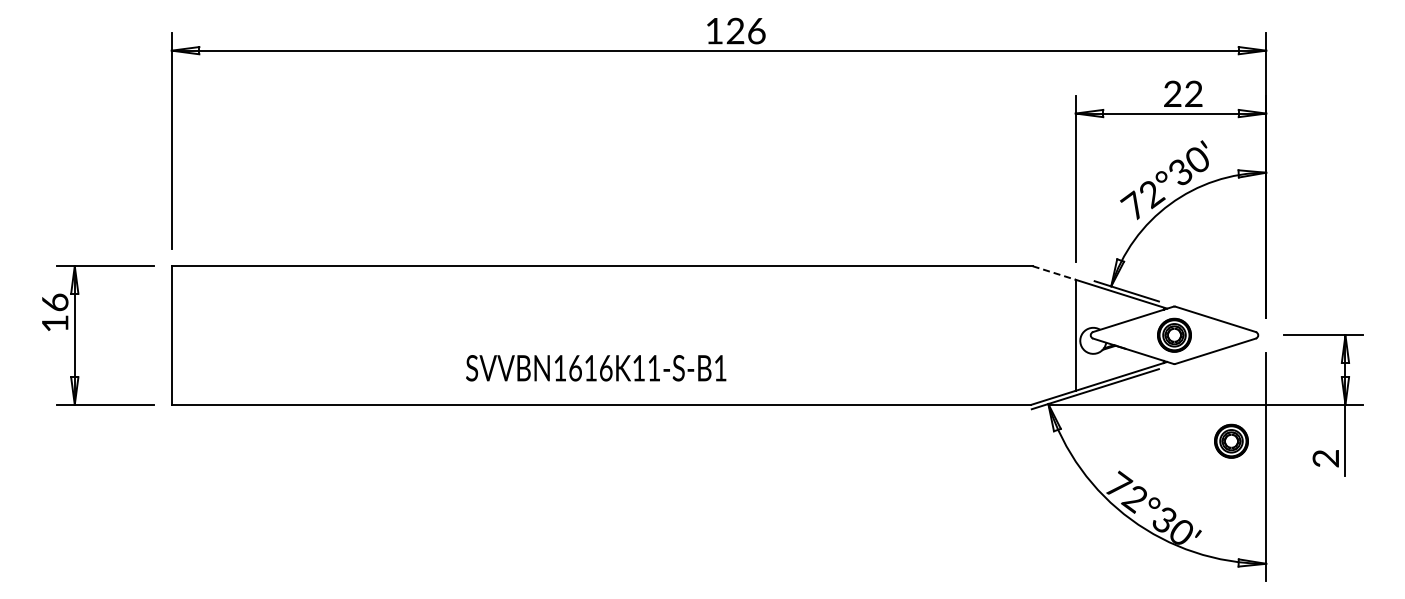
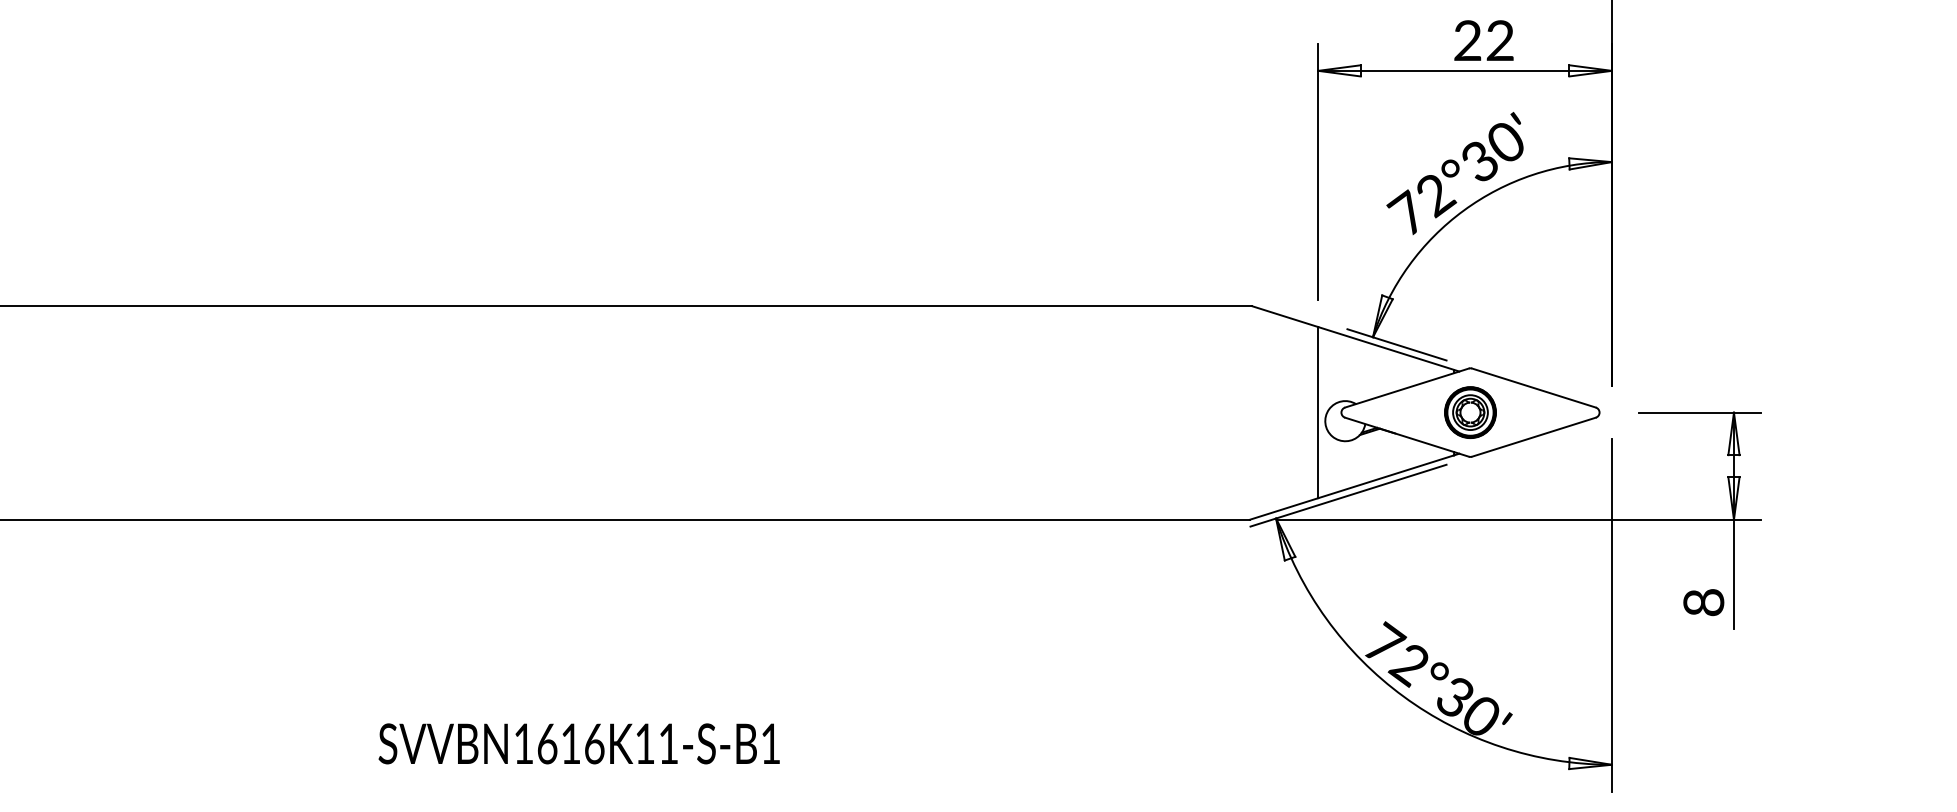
line: (1054, 273) -> (1285, 317), dashed -> solid
text: (596, 368) -> (579, 744), moved
part: (1231, 440) -> (1558, 574), removed
text: (1327, 458) -> (1706, 602), 2 -> 8

